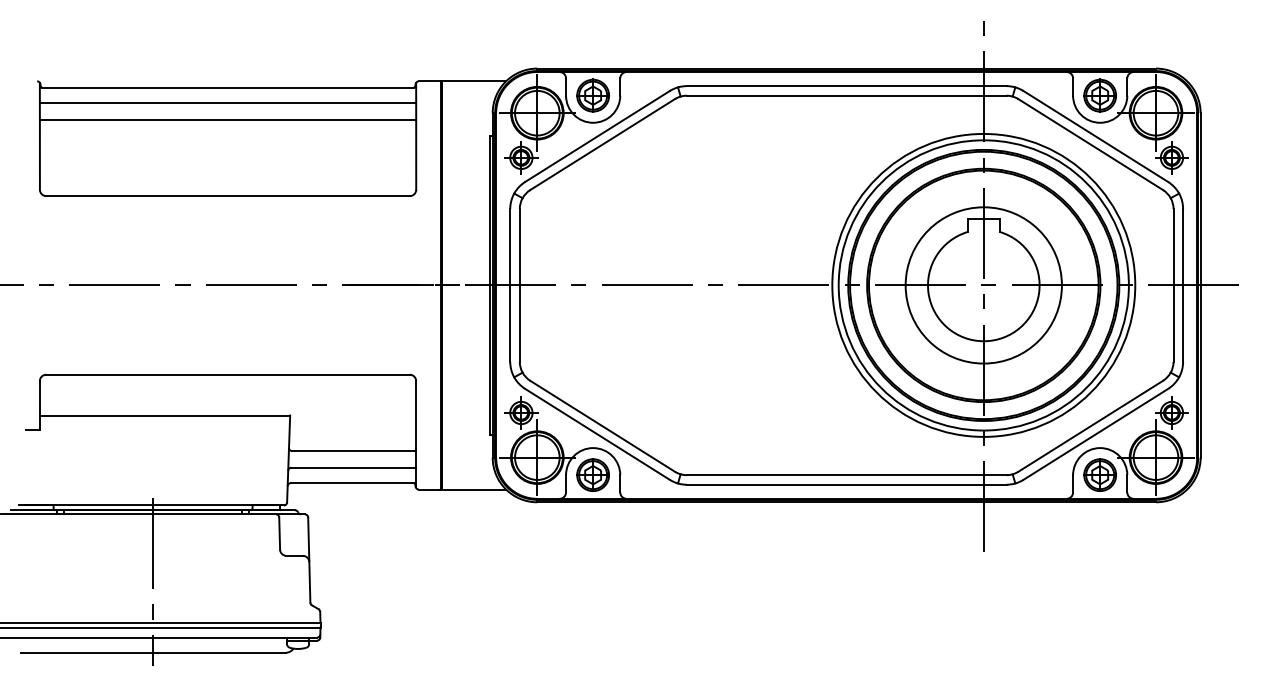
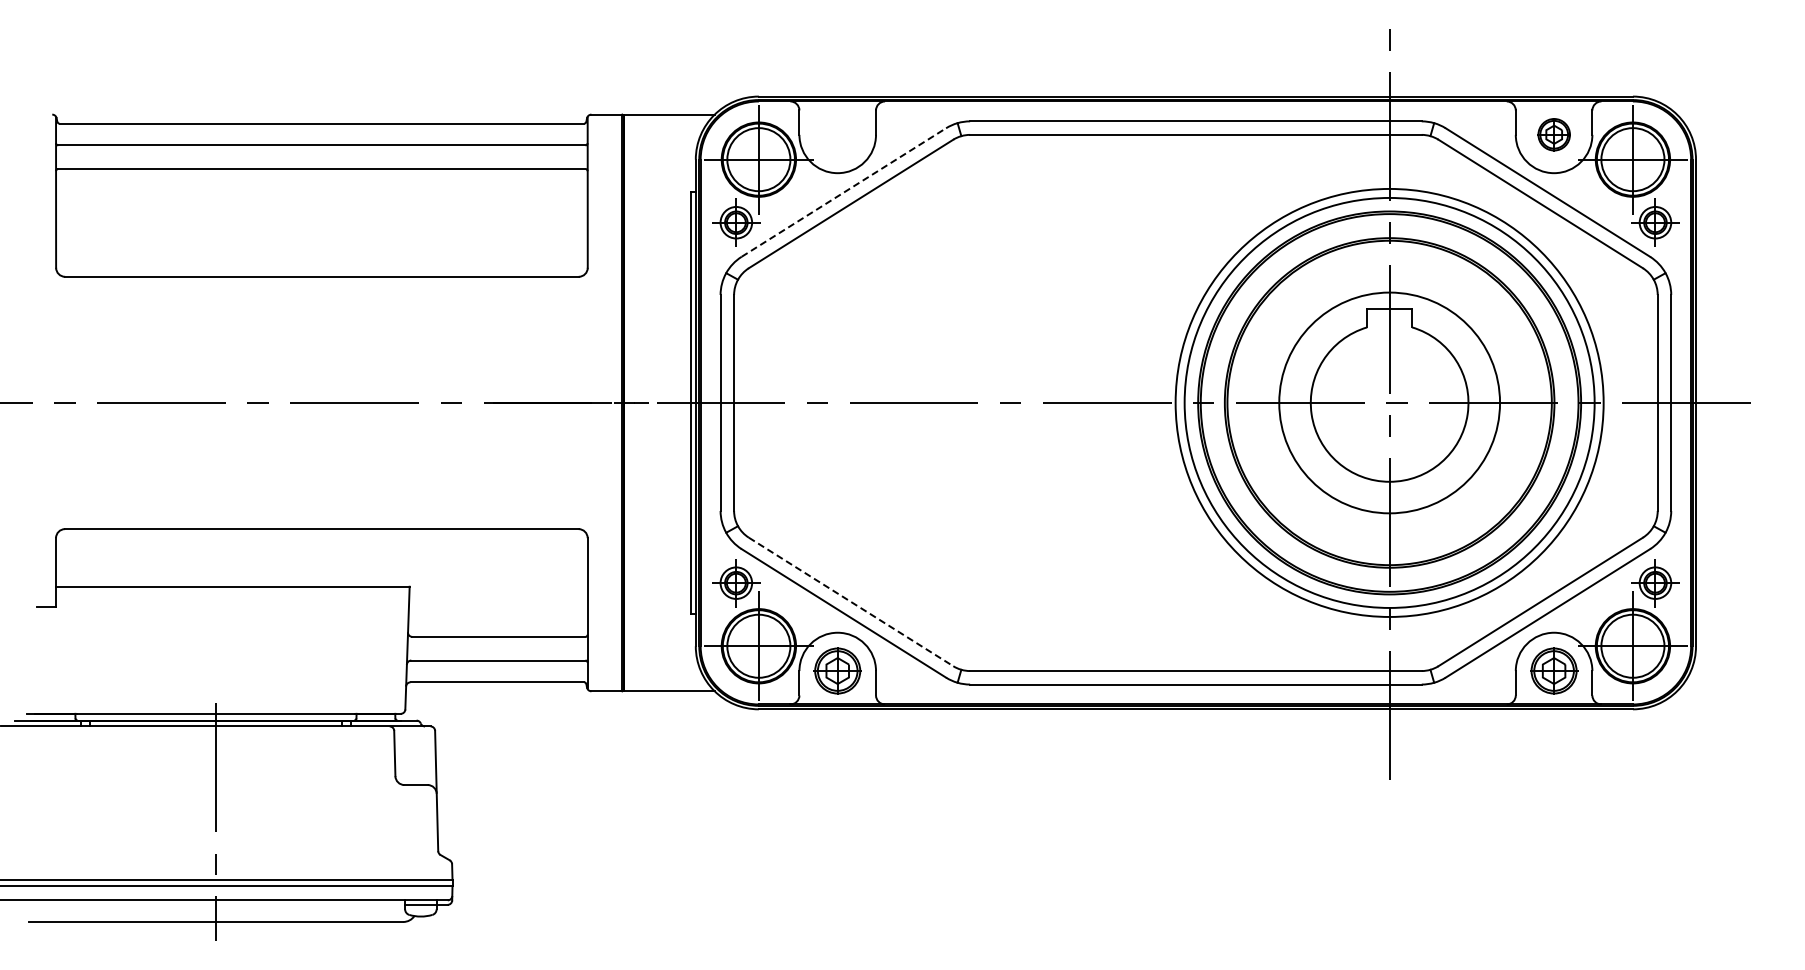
part: (592, 95) -> (837, 134), removed
part: (1100, 95) -> (1554, 134), size x0.7
line: (597, 136) -> (843, 192), solid -> dashed
line: (602, 425) -> (851, 601), solid -> dashed

